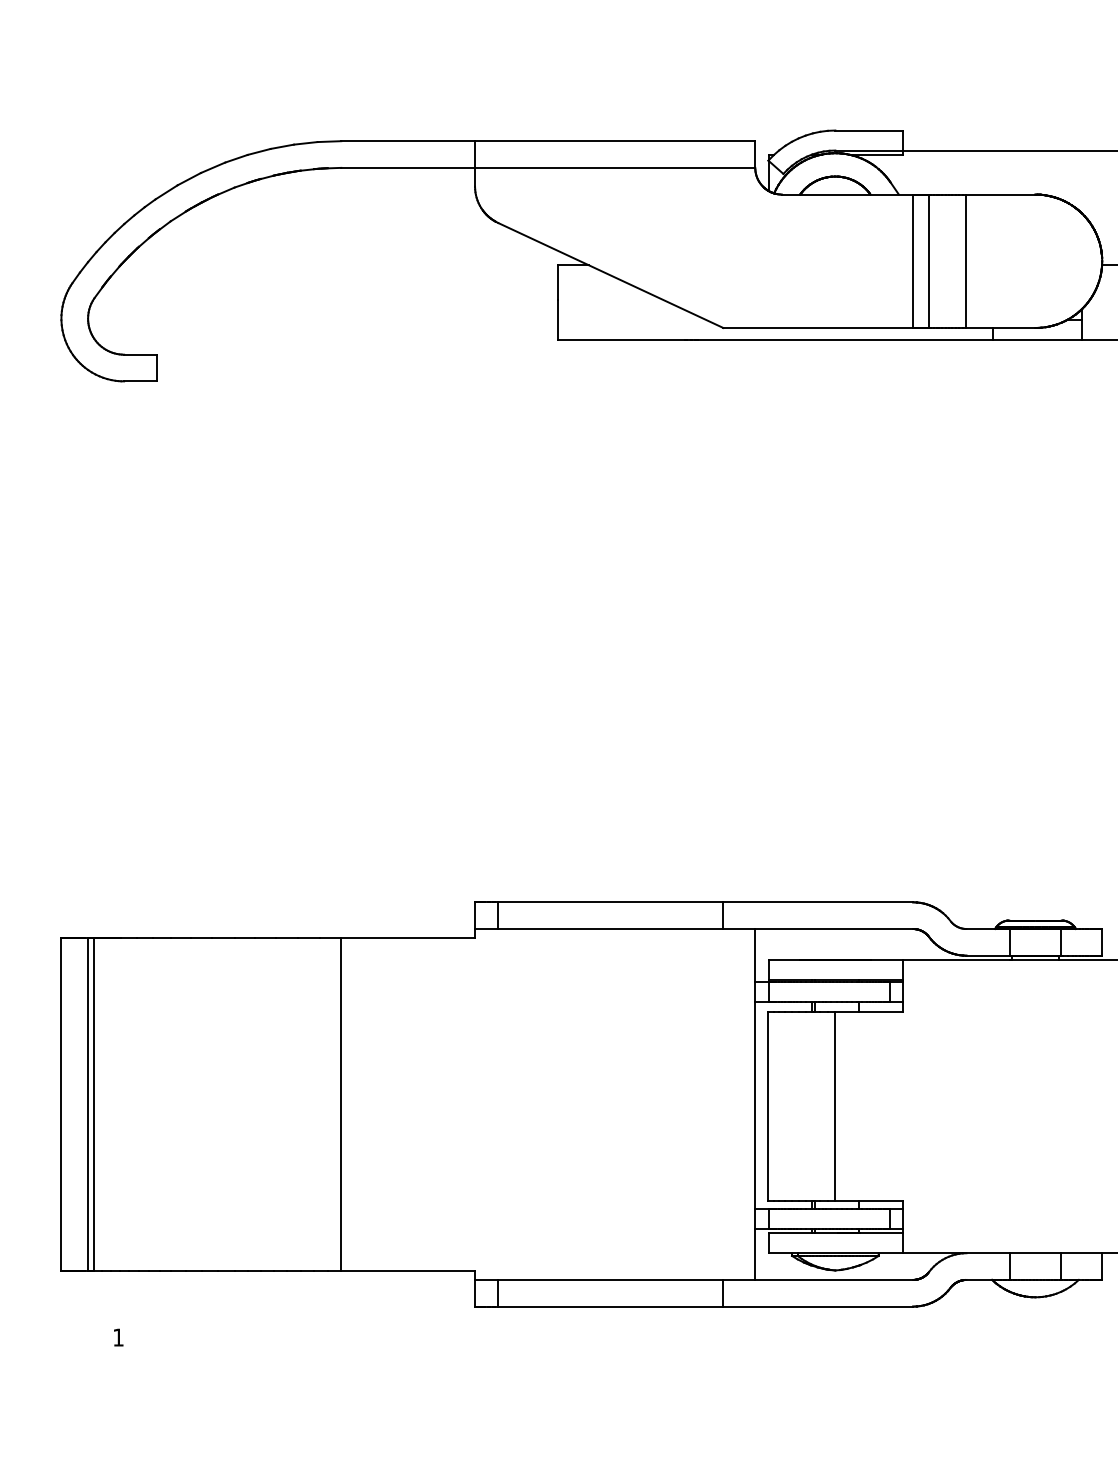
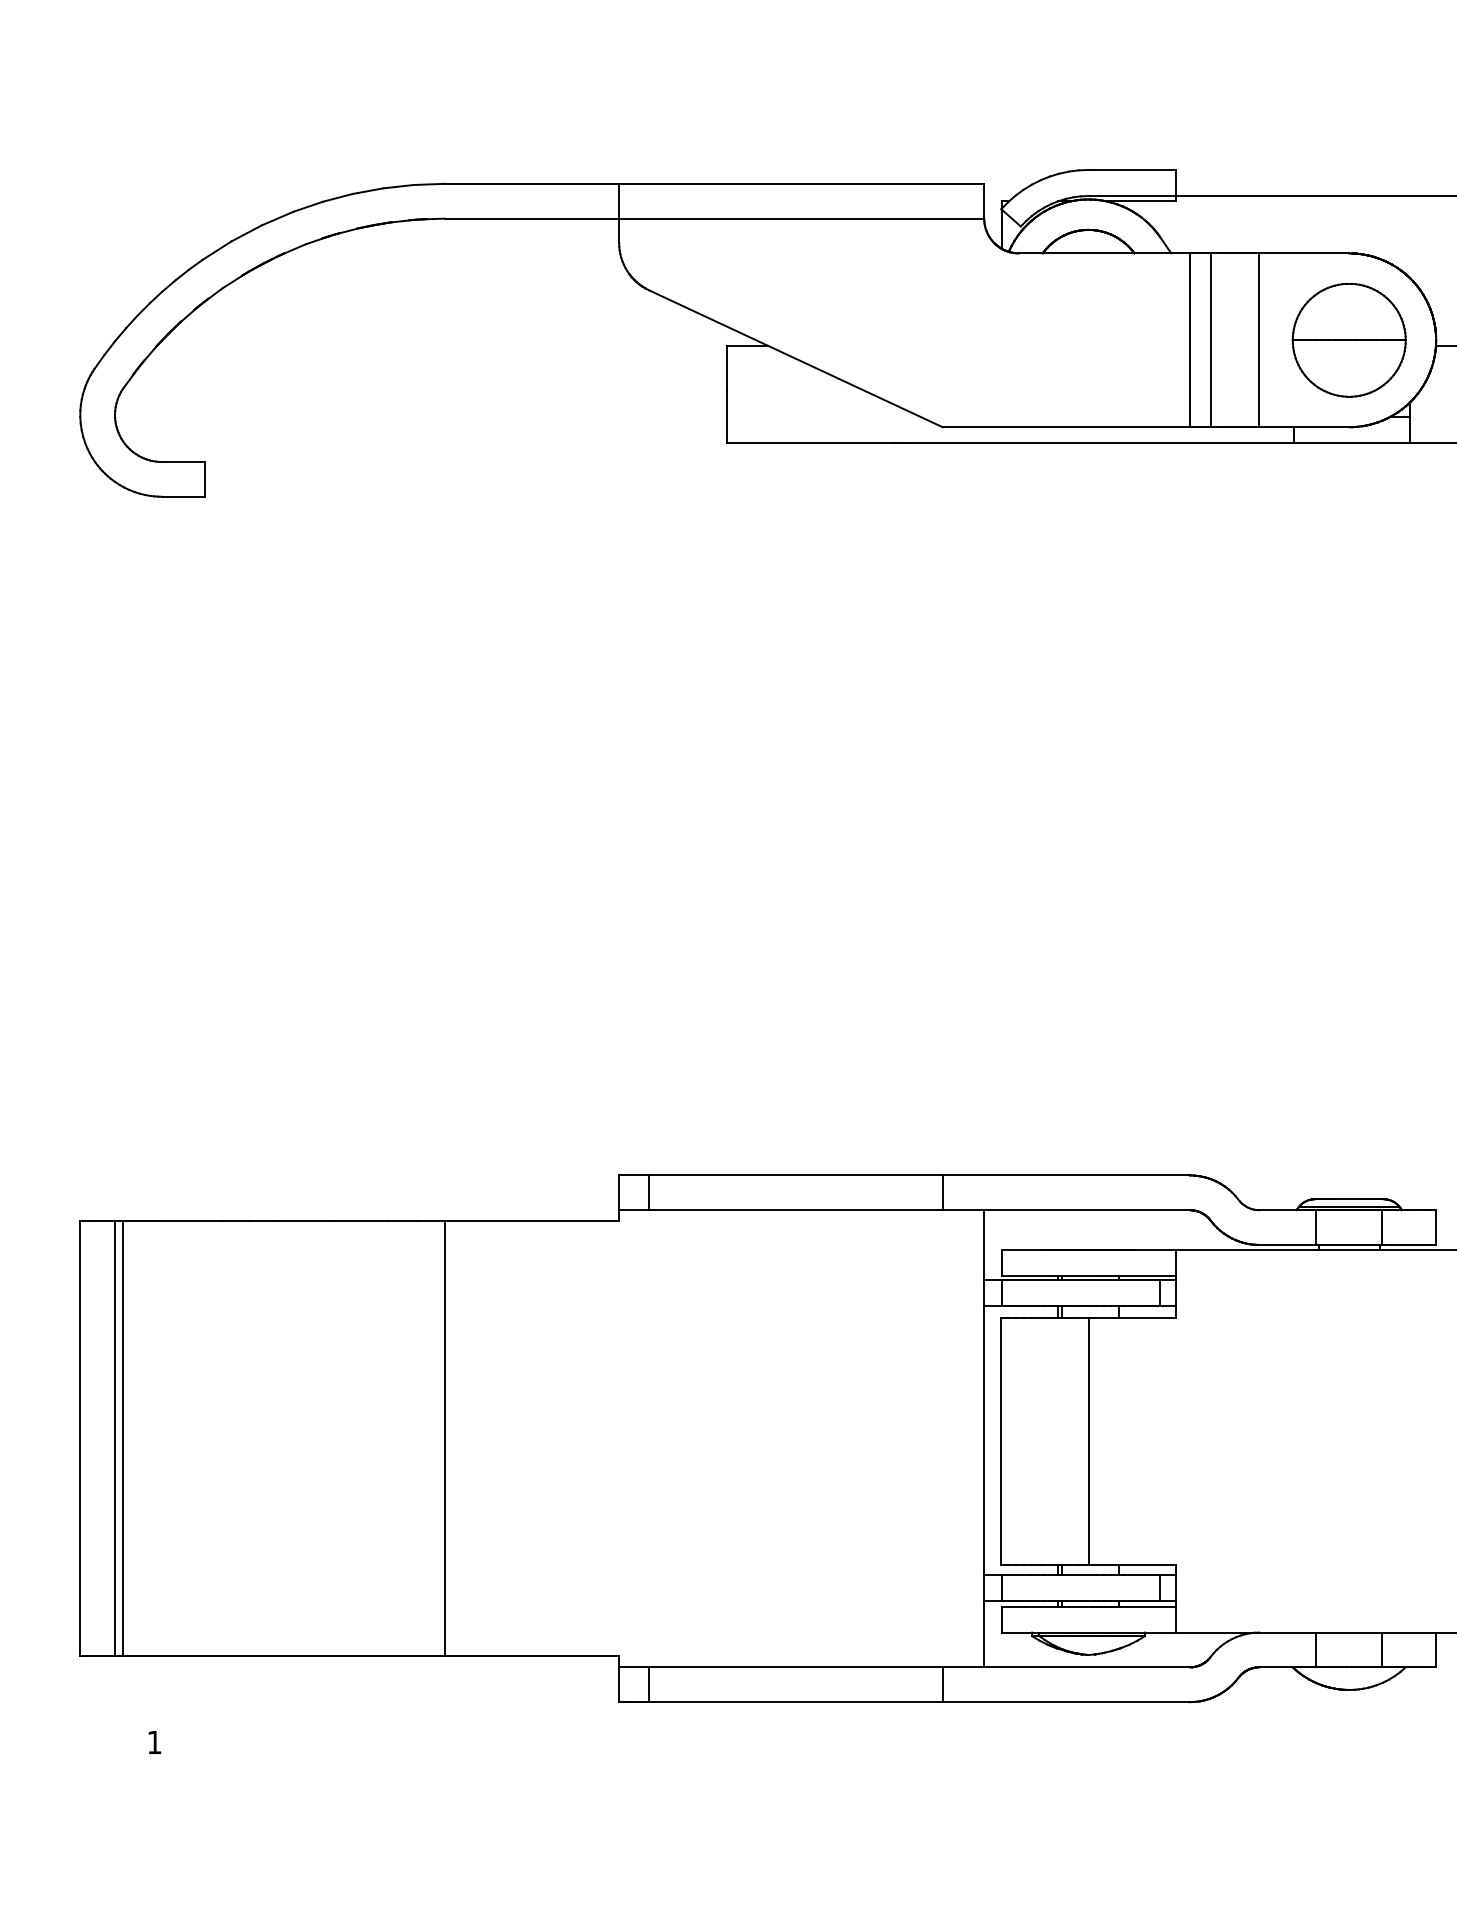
part: (1034, 260) -> (1348, 339), added

